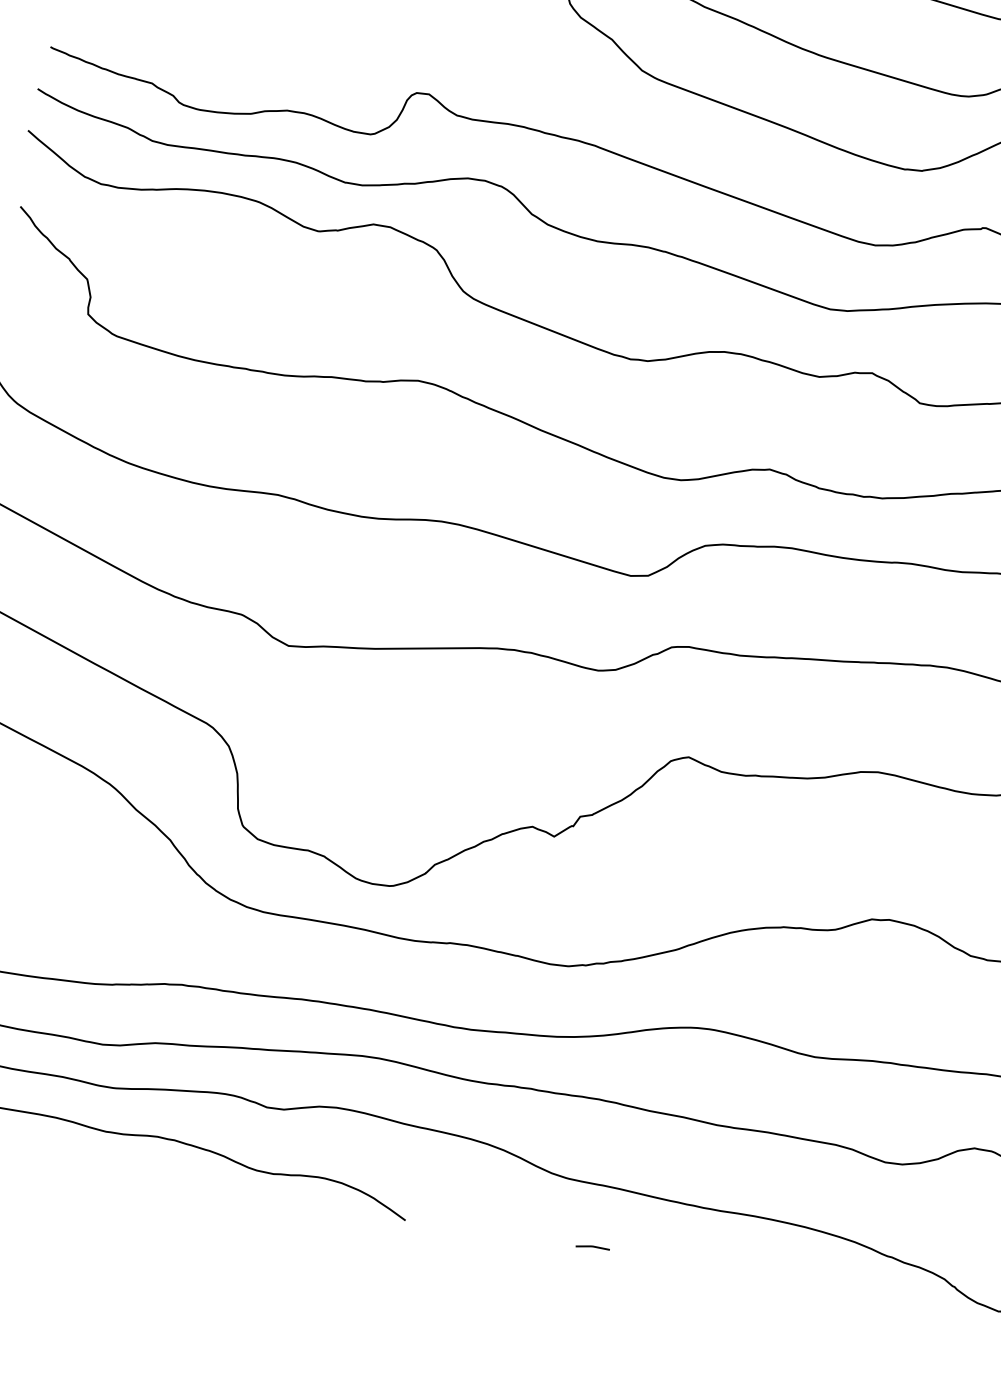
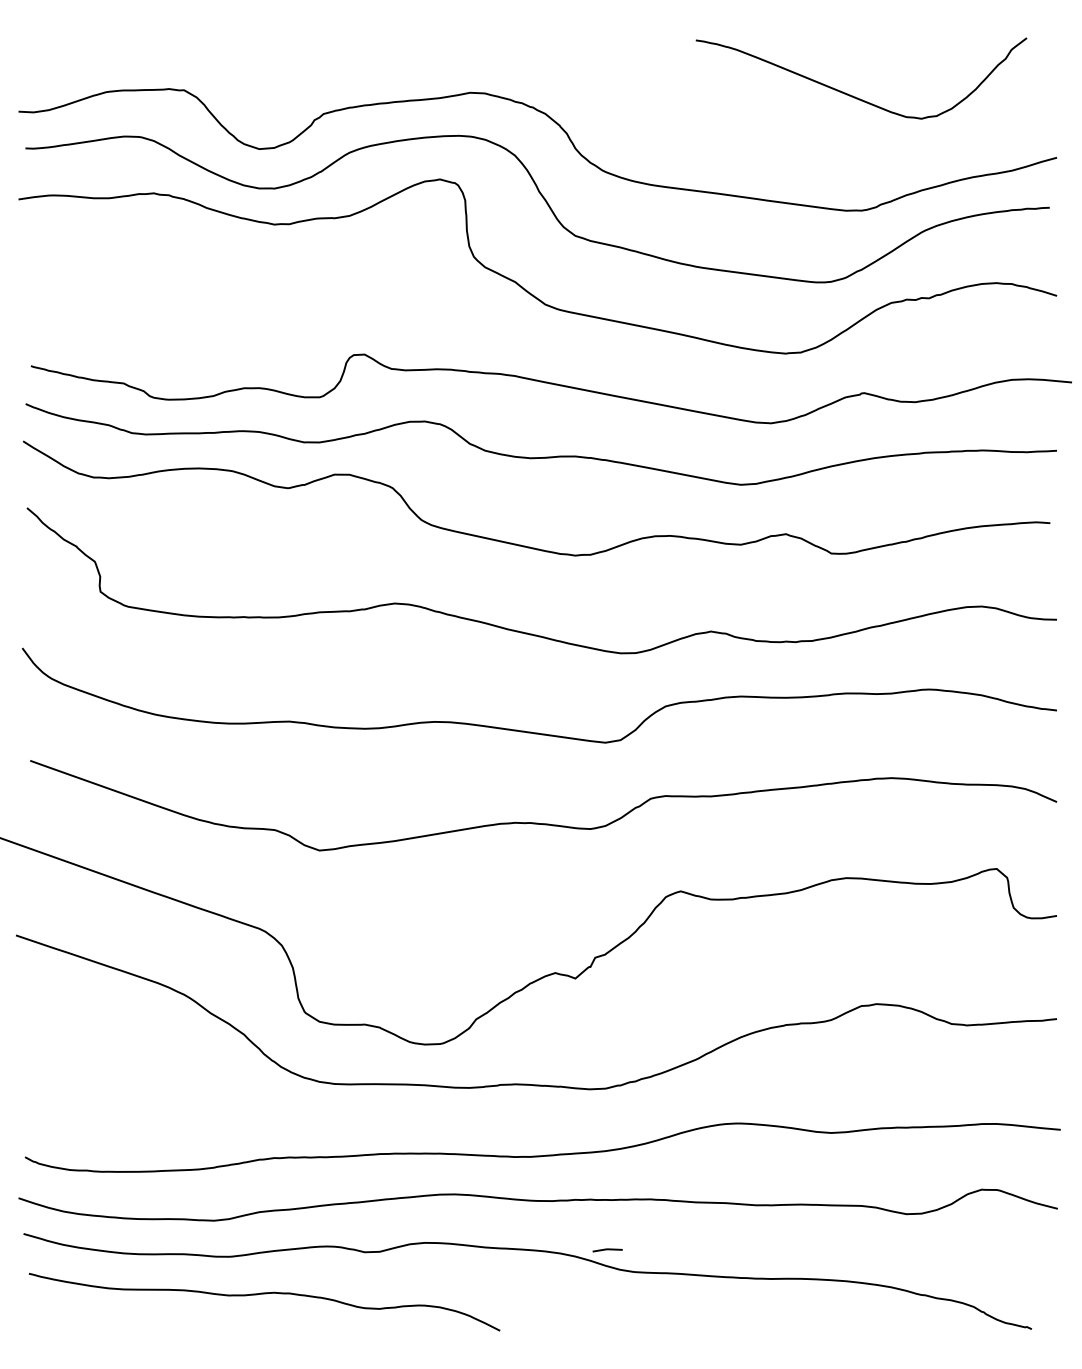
line: (592, 1247) -> (607, 1250), moved

